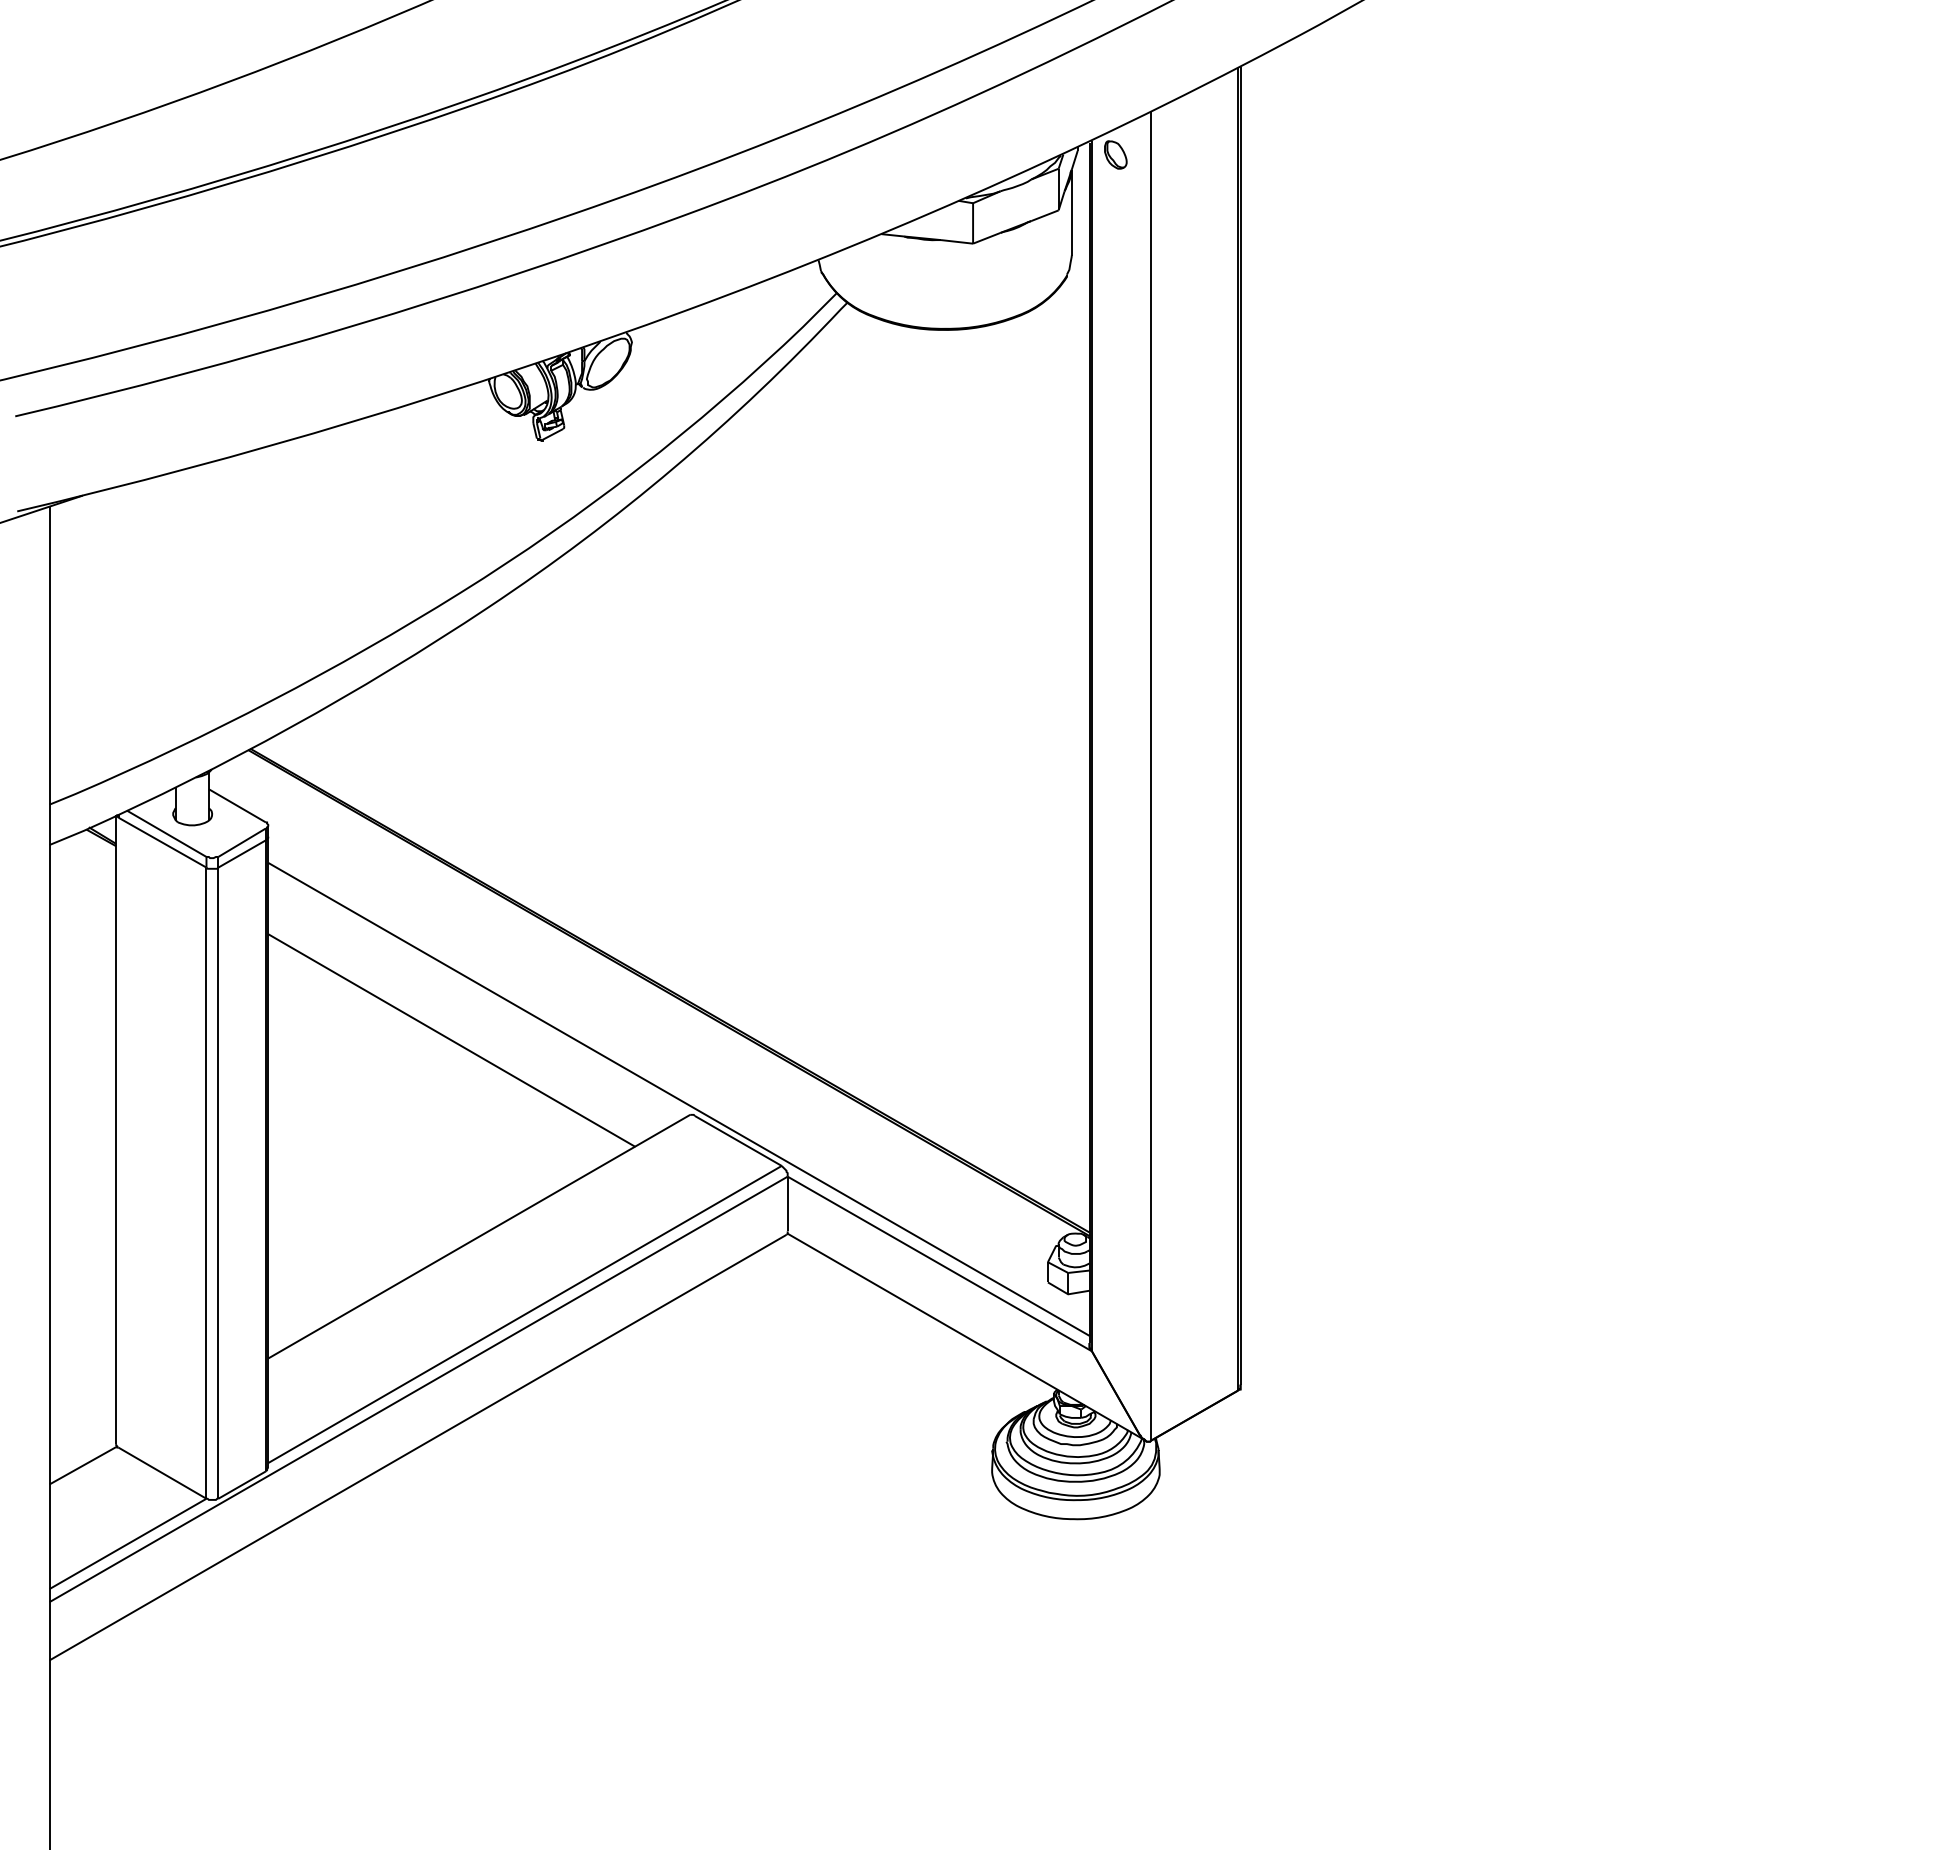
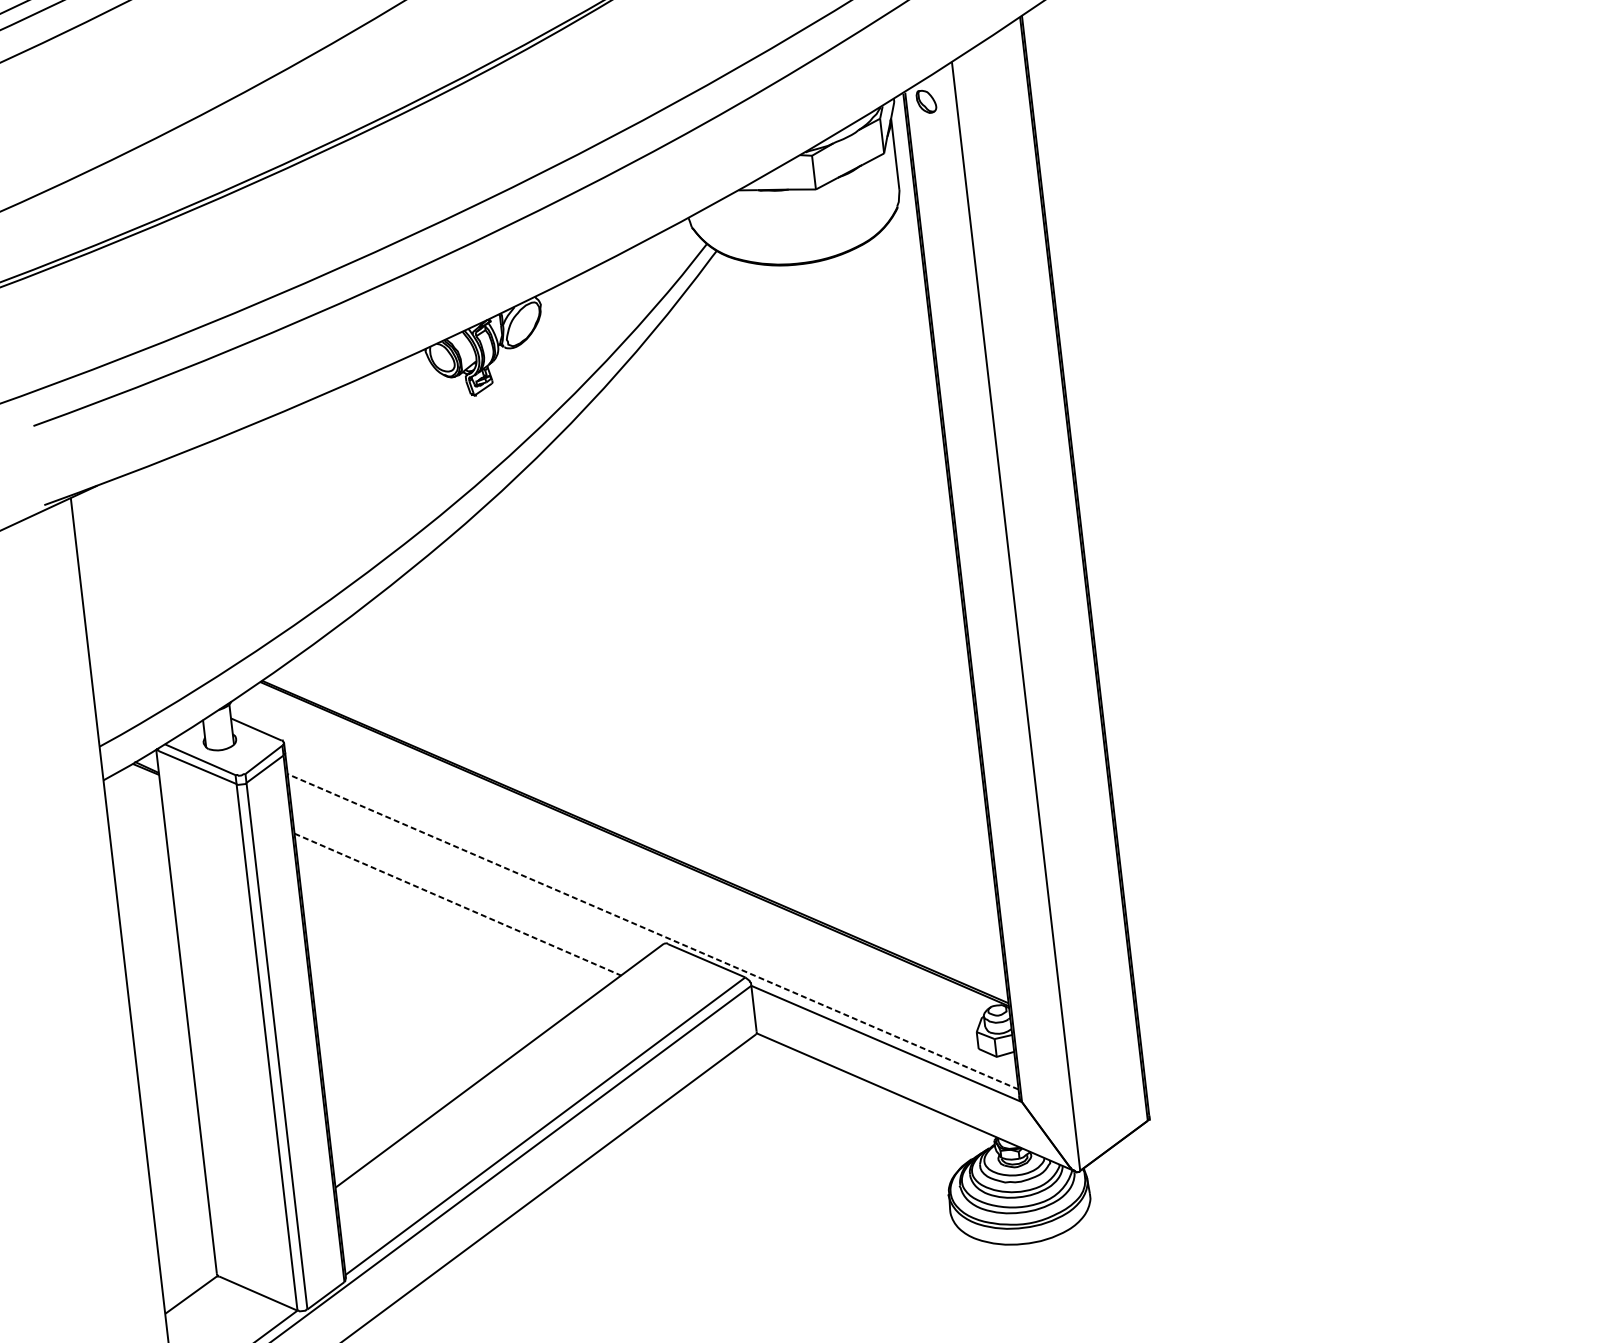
line: (452, 1040) -> (458, 904), solid -> dashed
line: (678, 1099) -> (652, 931), solid -> dashed

